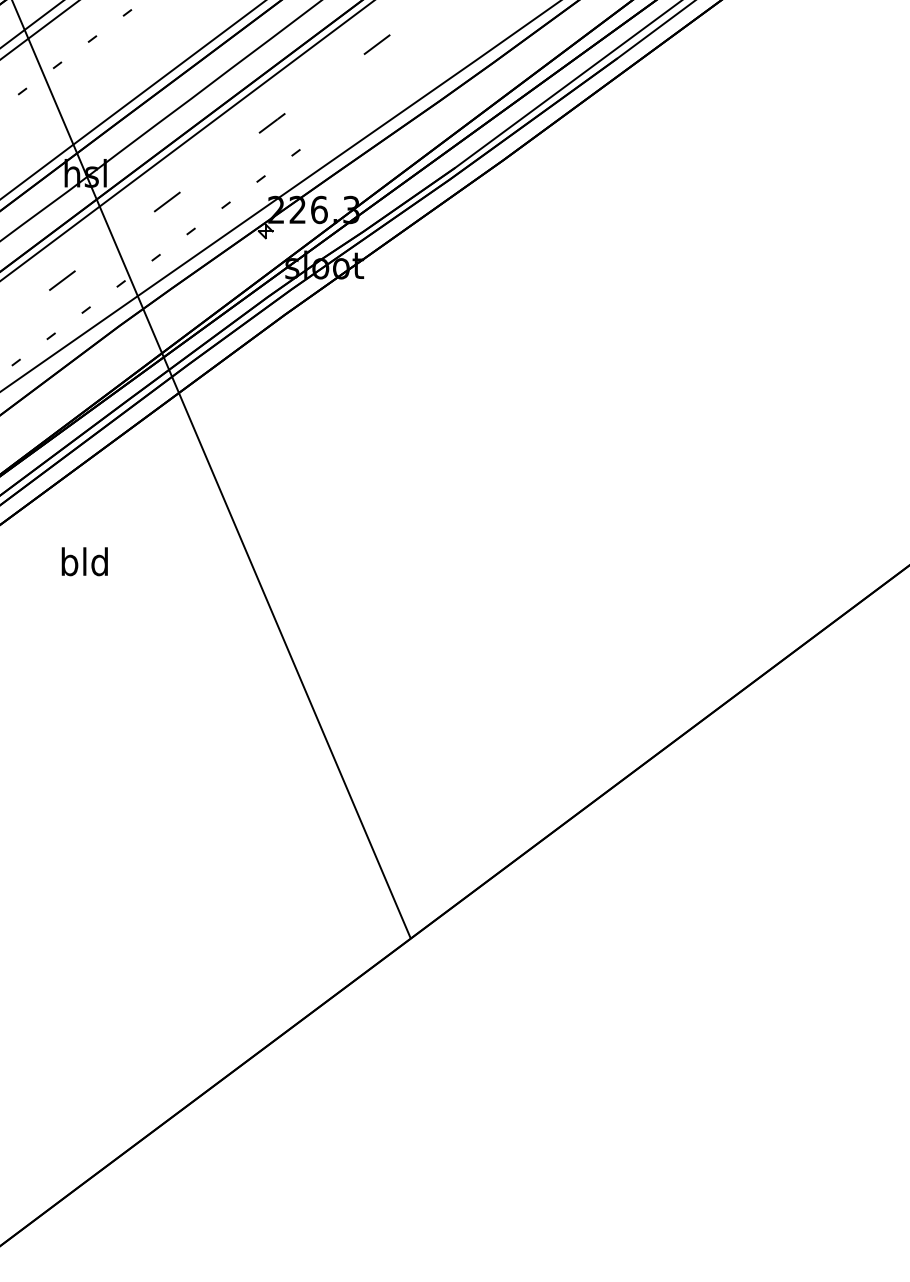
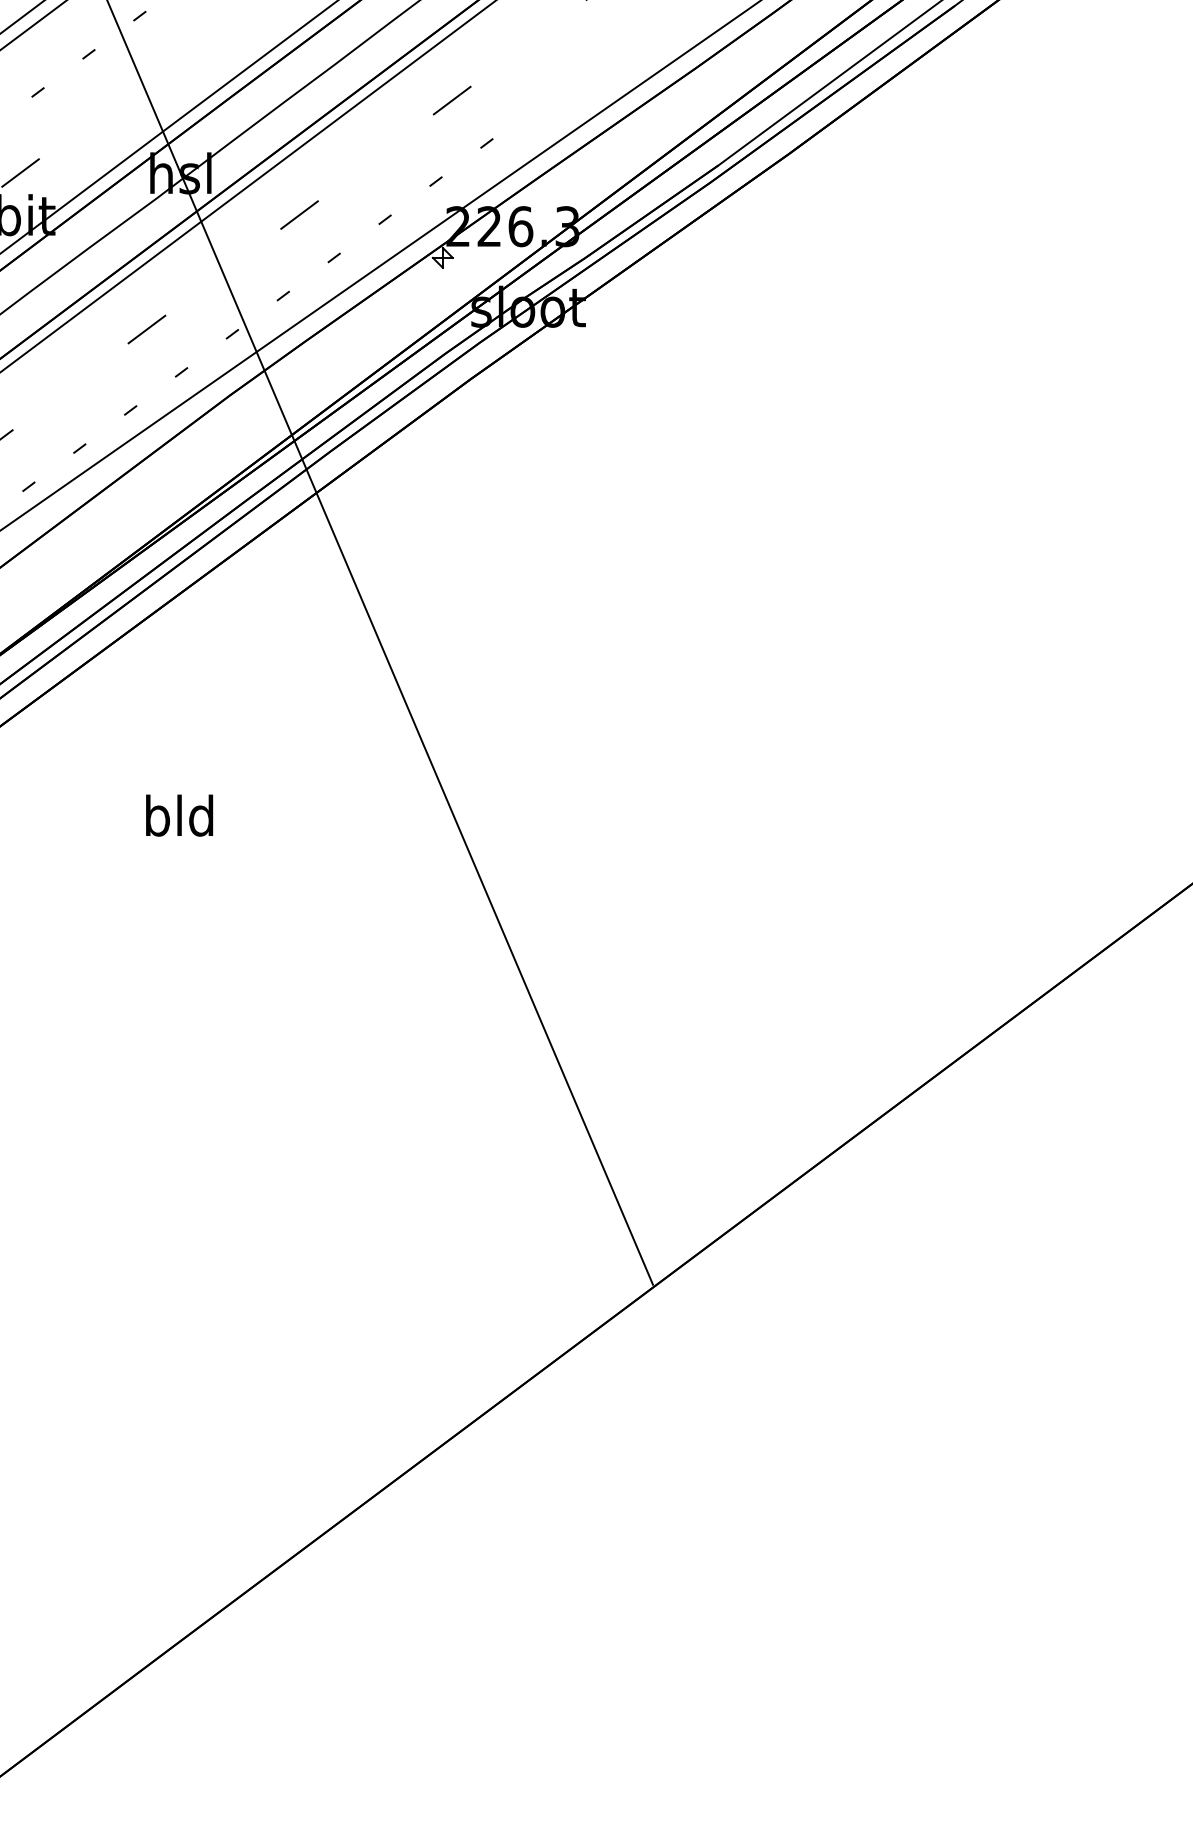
text: (84, 561) -> (179, 815), moved

